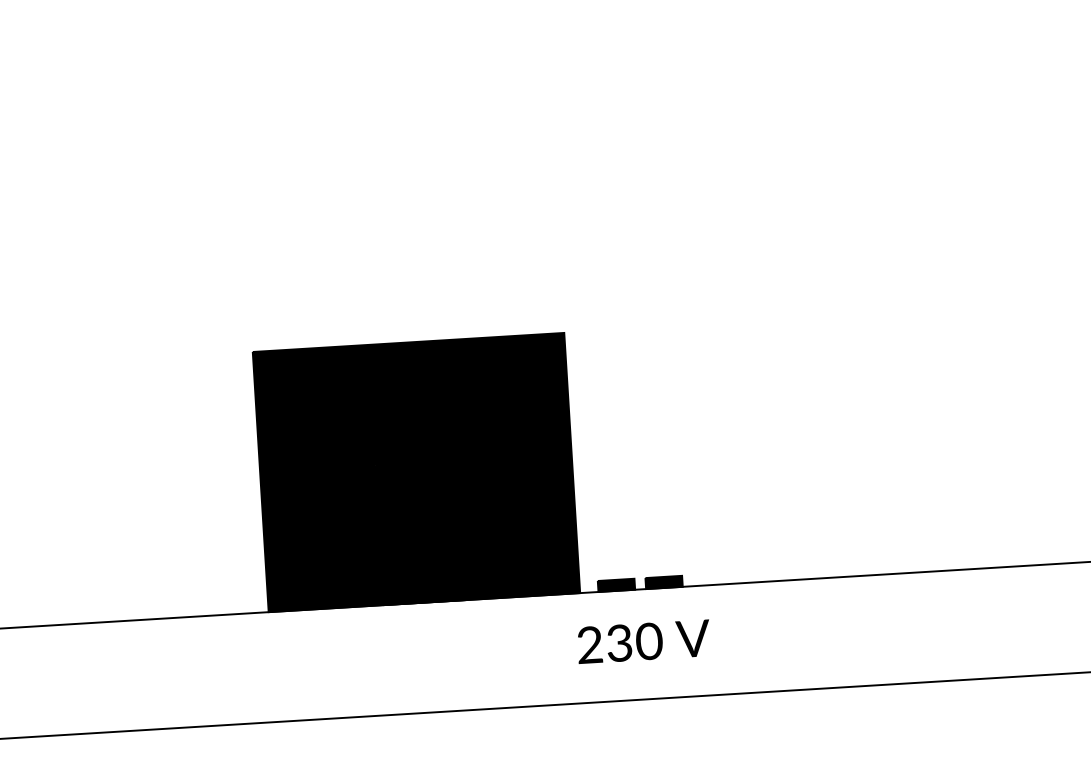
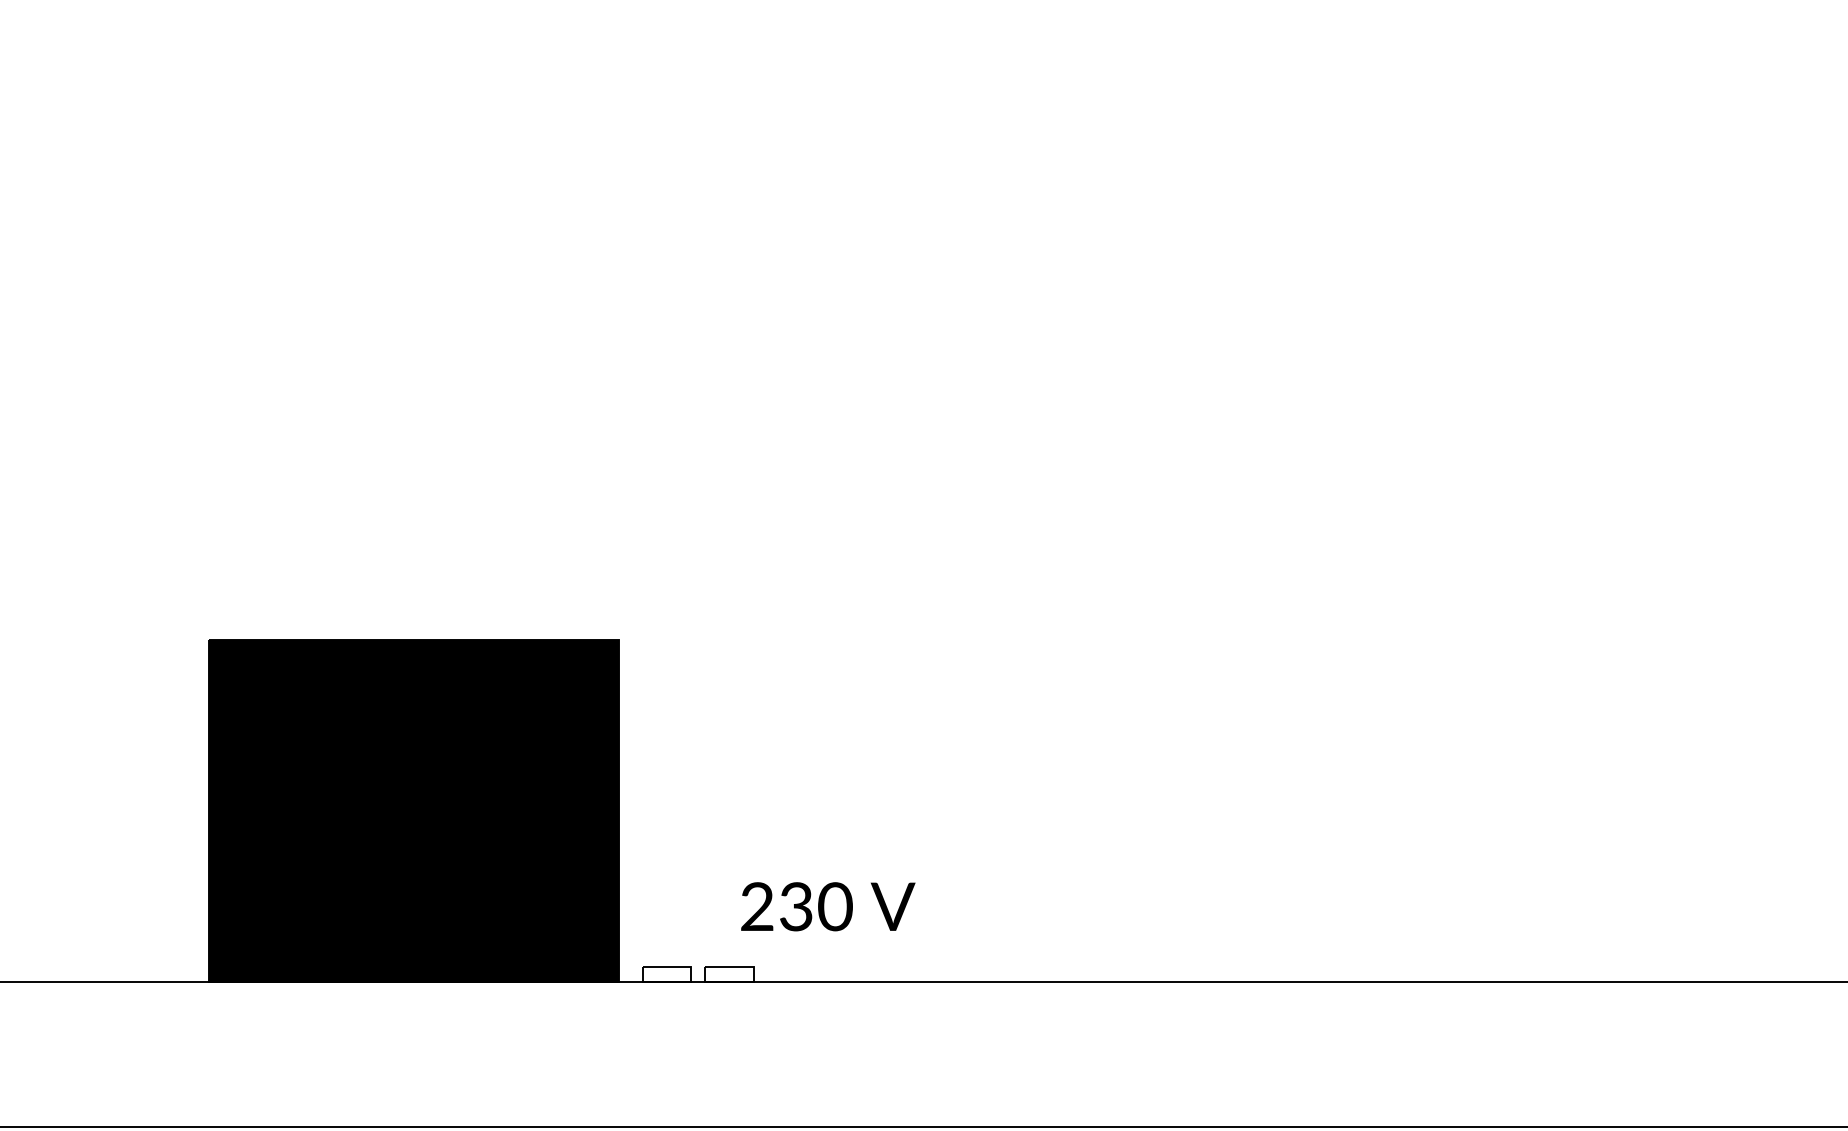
fill: (664, 582) -> (729, 974), removed
fill: (616, 585) -> (666, 974), removed
text: (644, 641) -> (828, 906), moved

